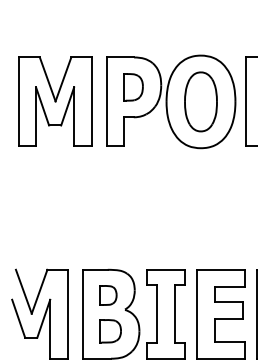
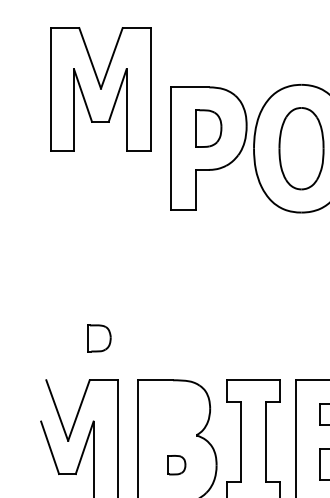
part: (55, 101) -> (100, 88), moved
part: (108, 295) -> (99, 338), moved
part: (110, 331) -> (176, 465), size x0.6

